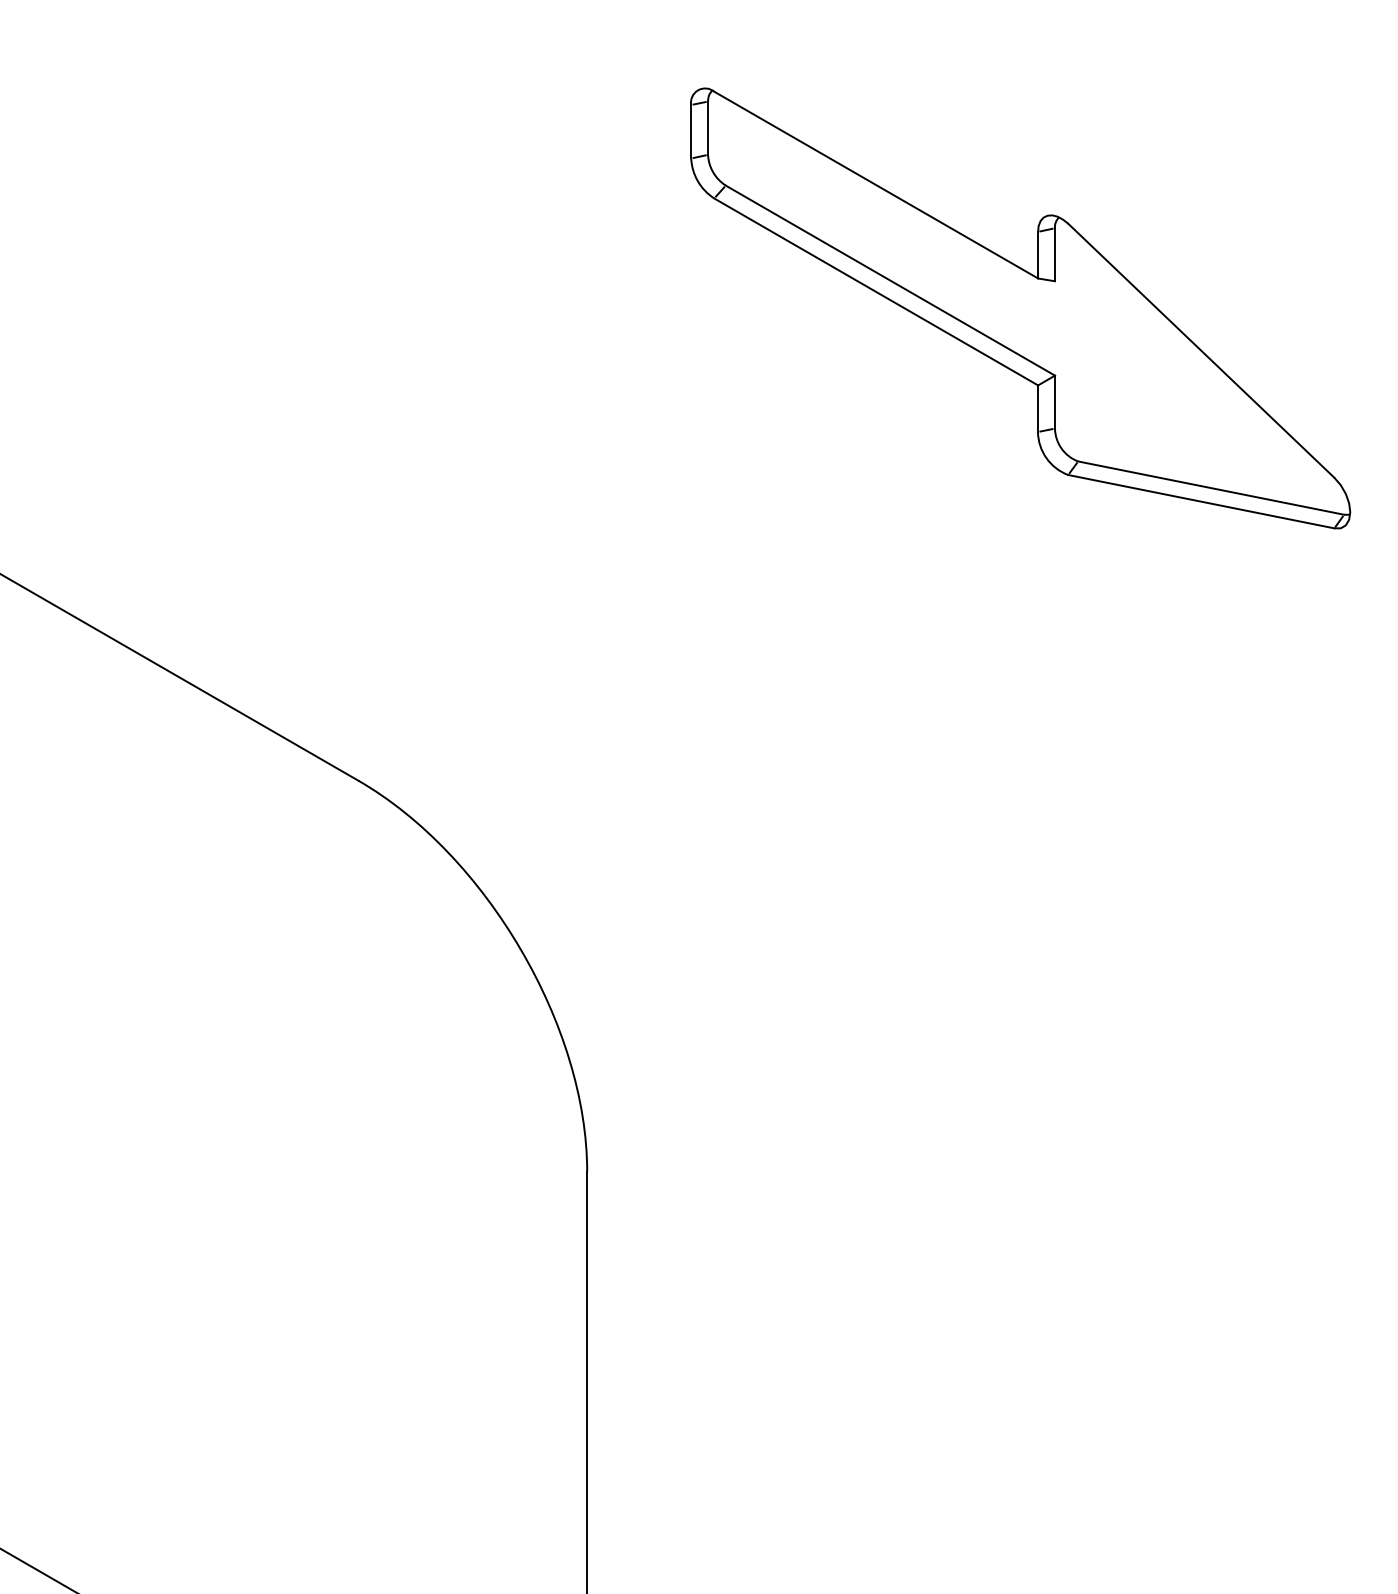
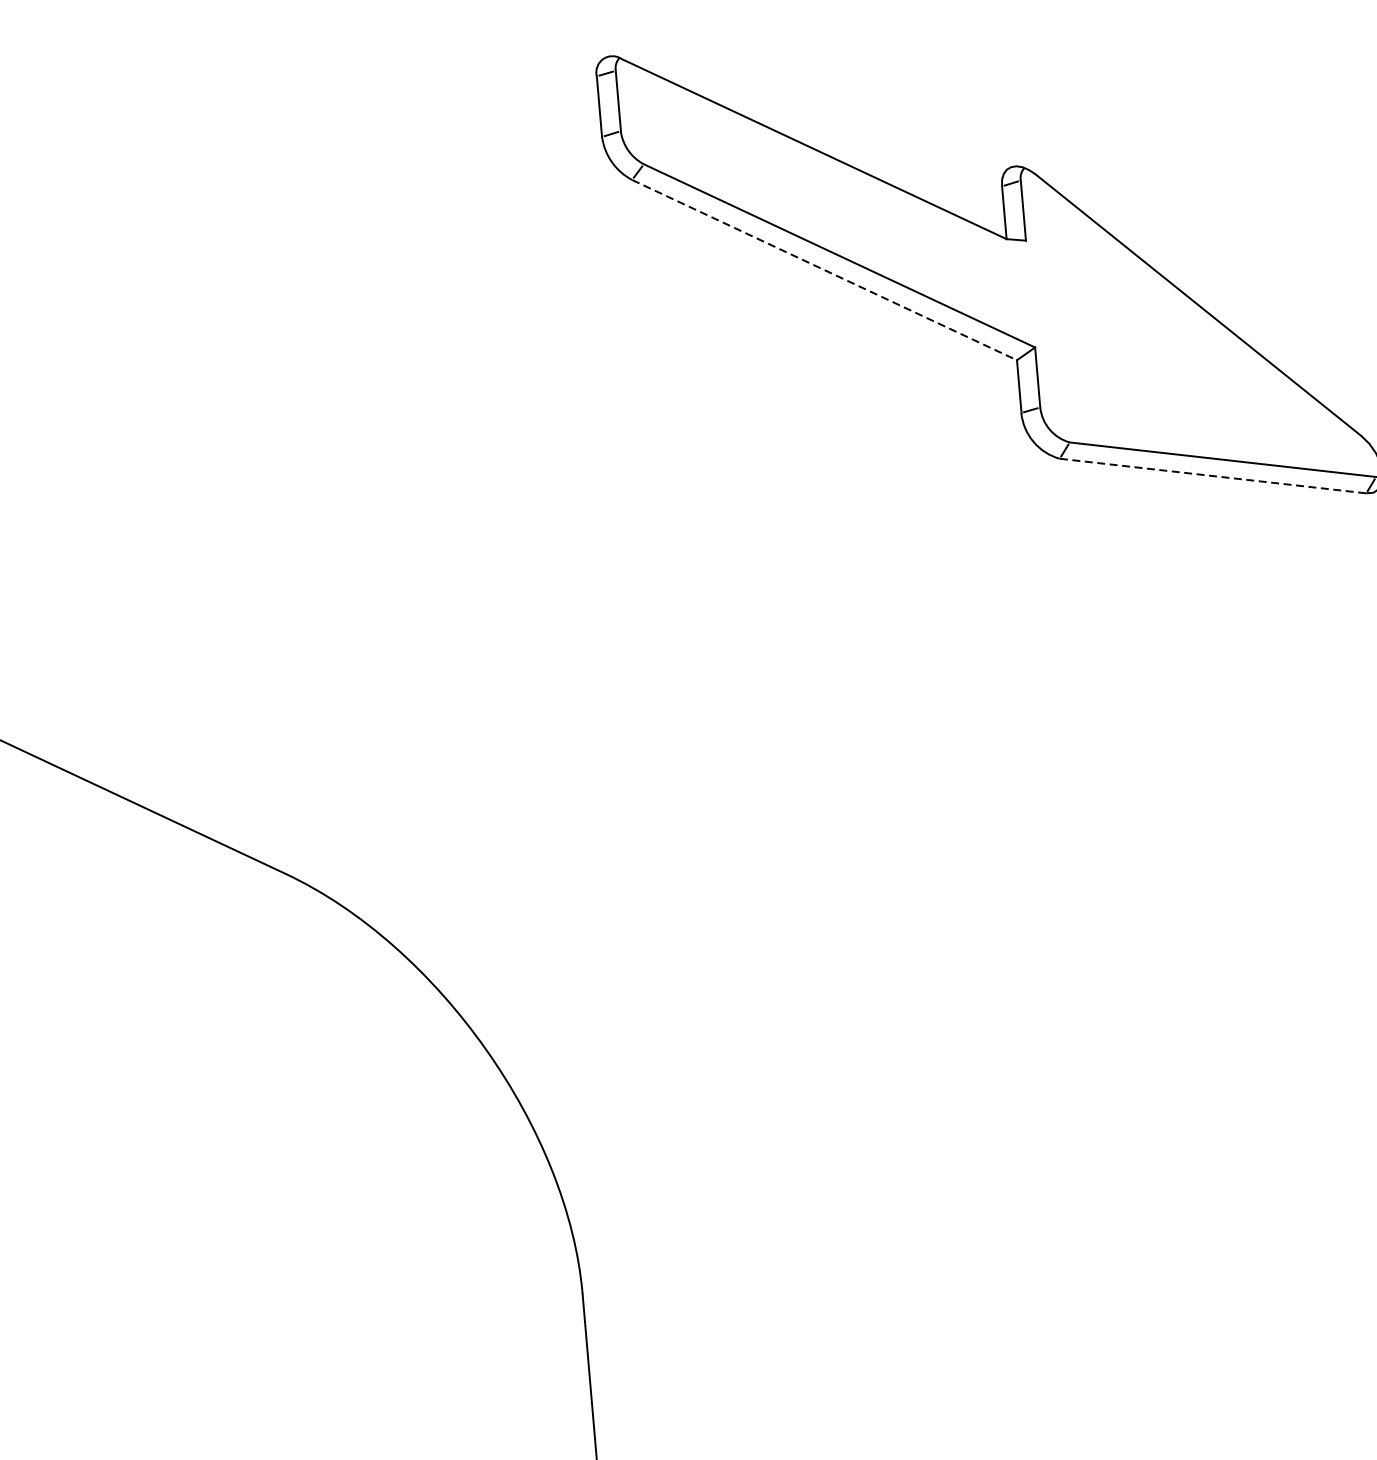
line: (876, 291) -> (824, 269), solid -> dashed
line: (1201, 501) -> (1213, 475), solid -> dashed

